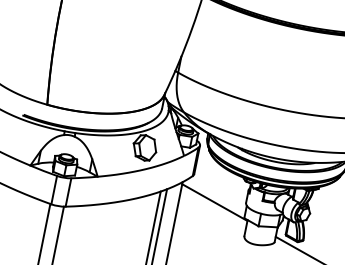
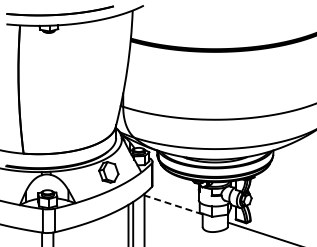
line: (214, 202) -> (173, 204), solid -> dashed

